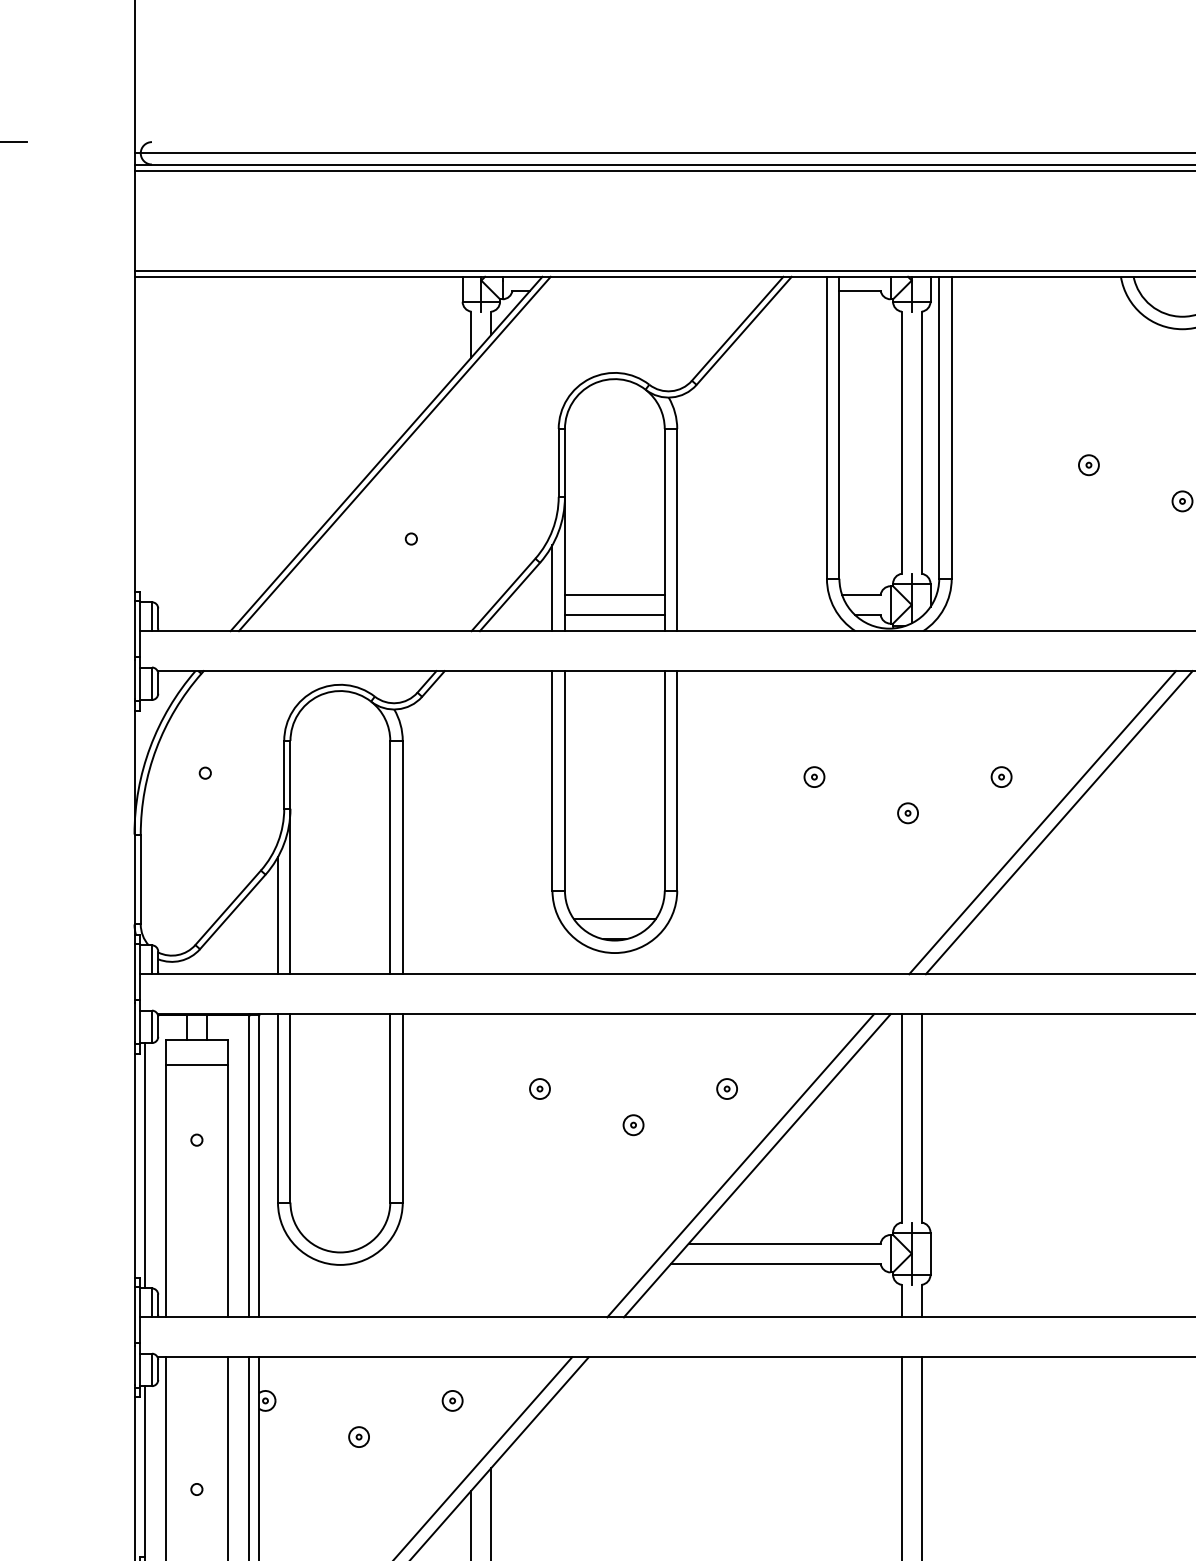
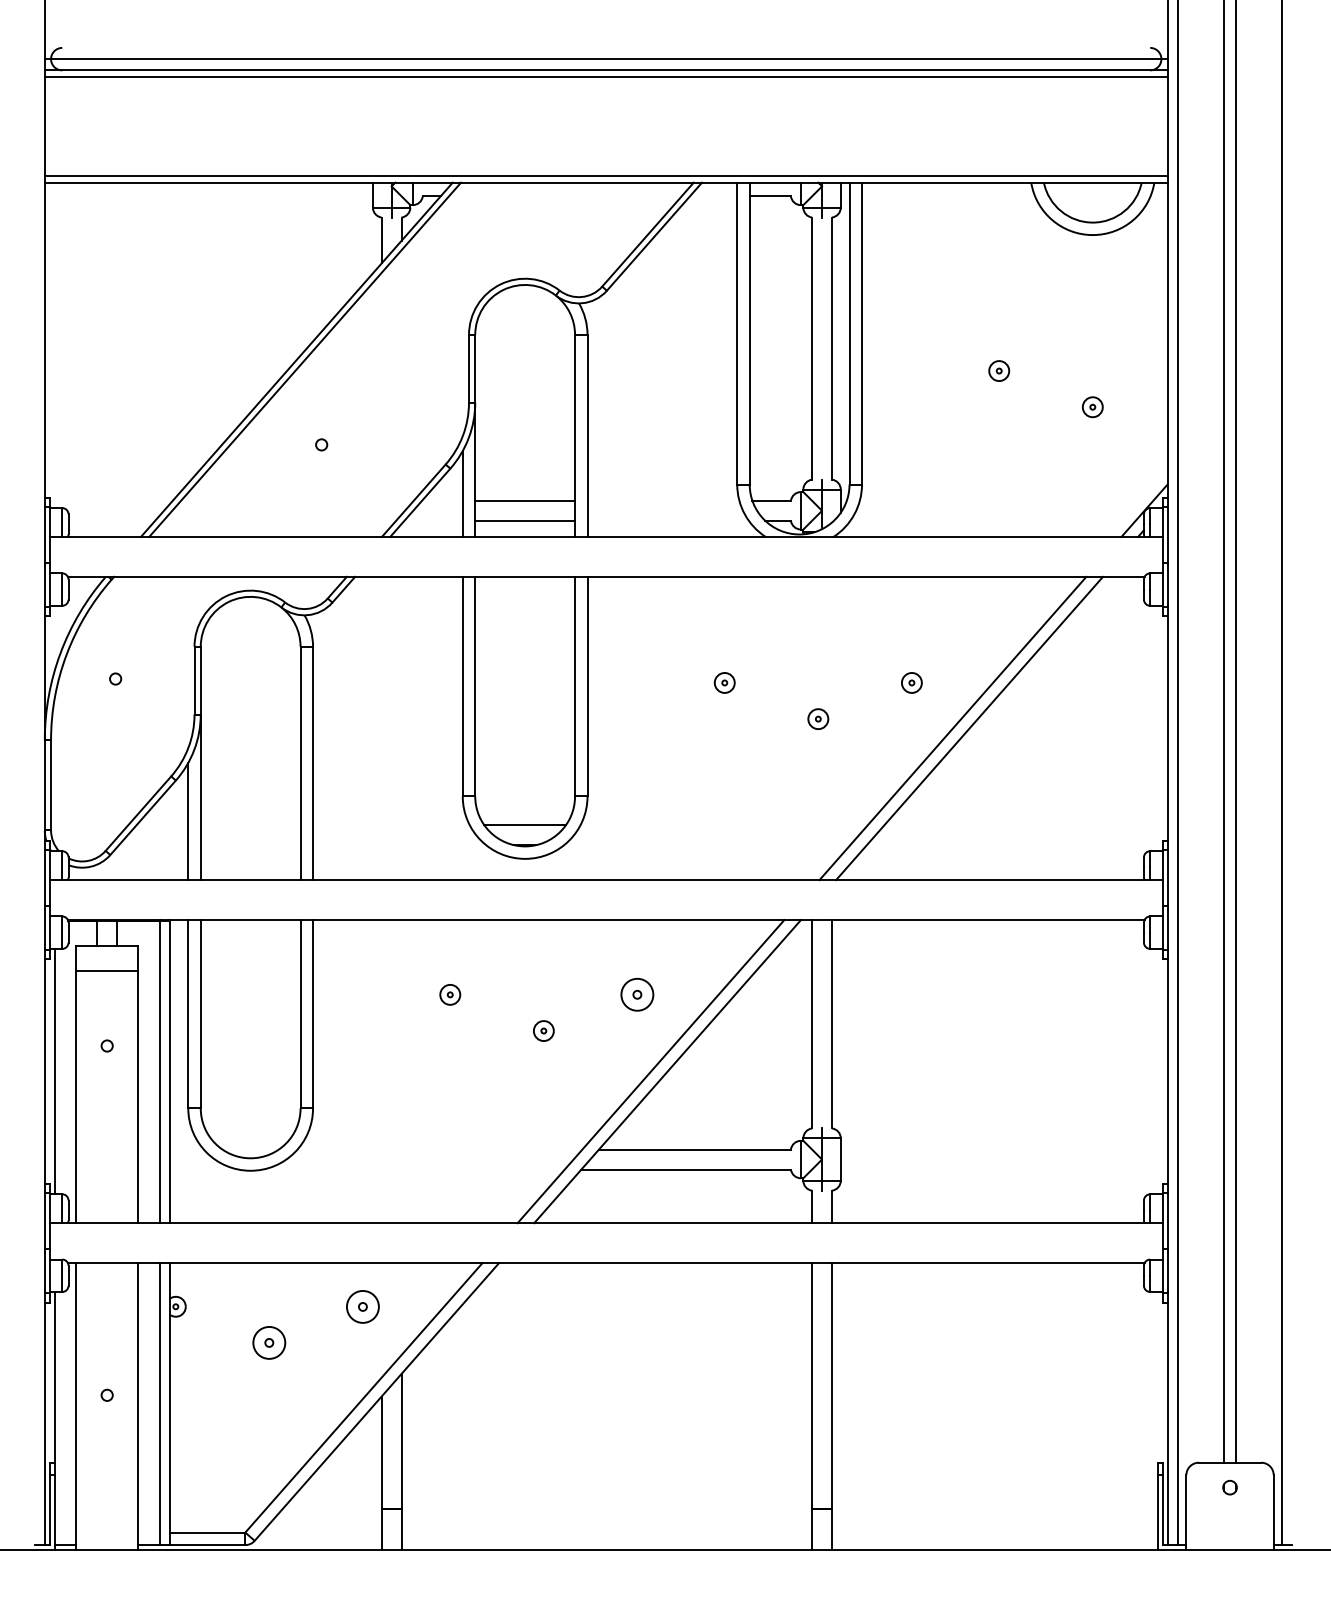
part: (727, 1088) -> (637, 994), size x1.6
part: (452, 1400) -> (362, 1306), size x1.6
part: (359, 1436) -> (269, 1342), size x1.6

